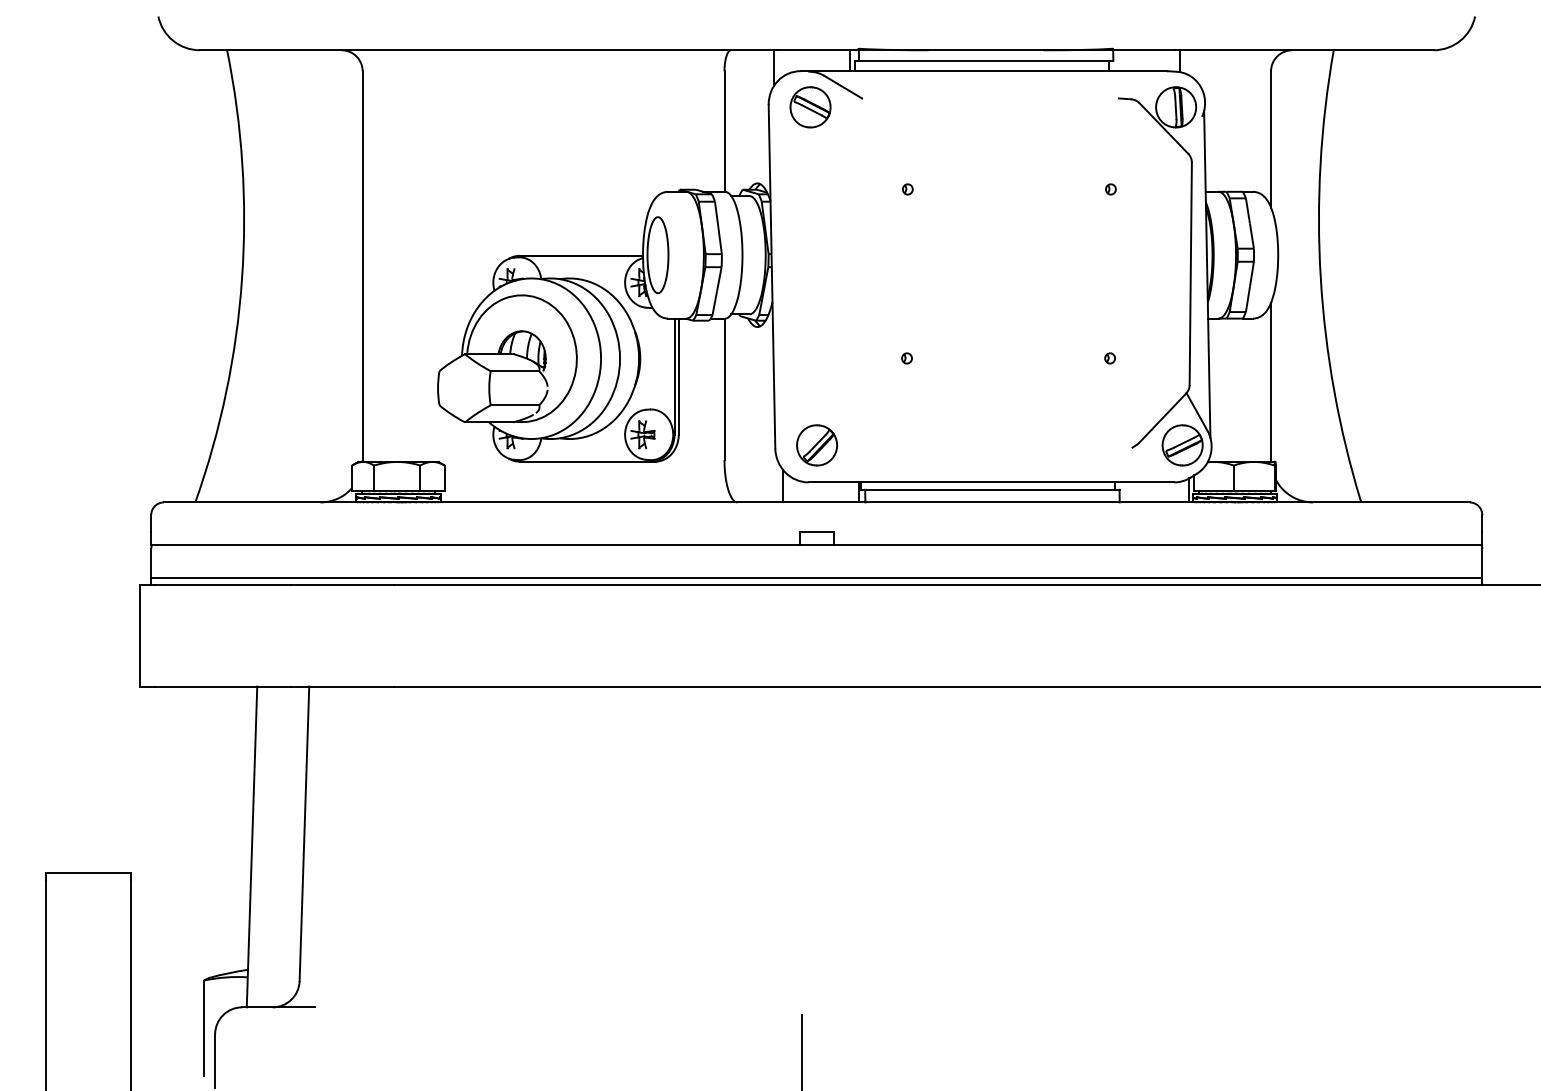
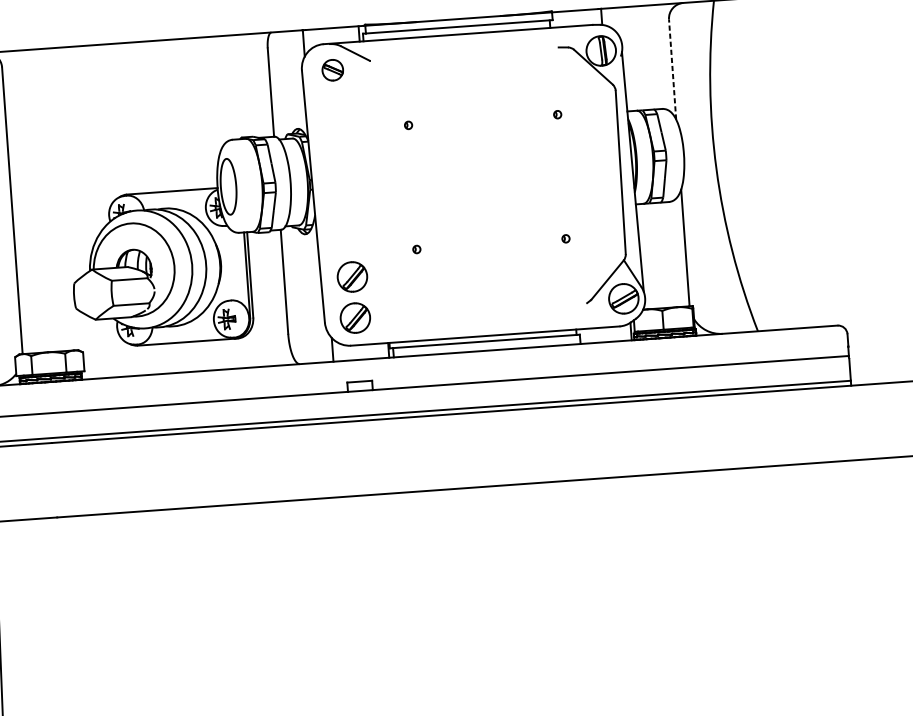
part: (810, 107) -> (332, 70), size x0.7
line: (1271, 138) -> (672, 68), solid -> dashed
part: (816, 389) -> (352, 277), added

